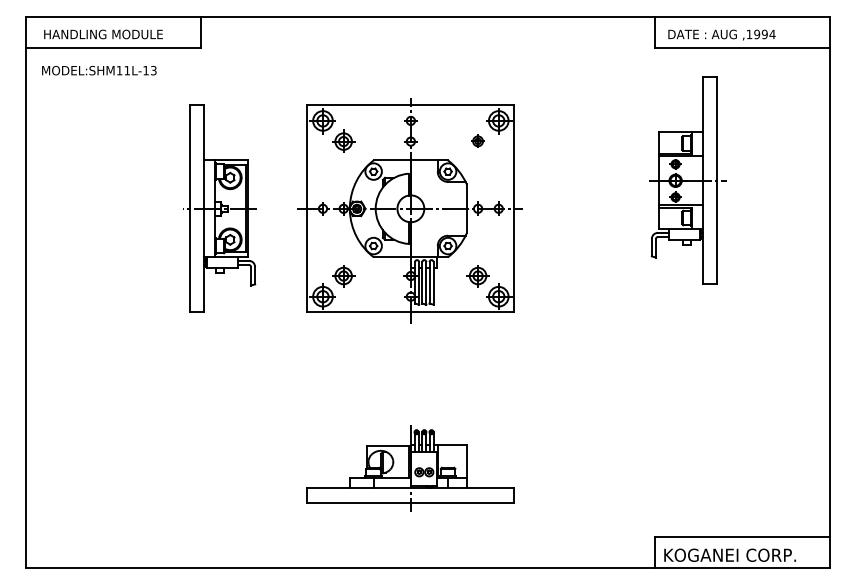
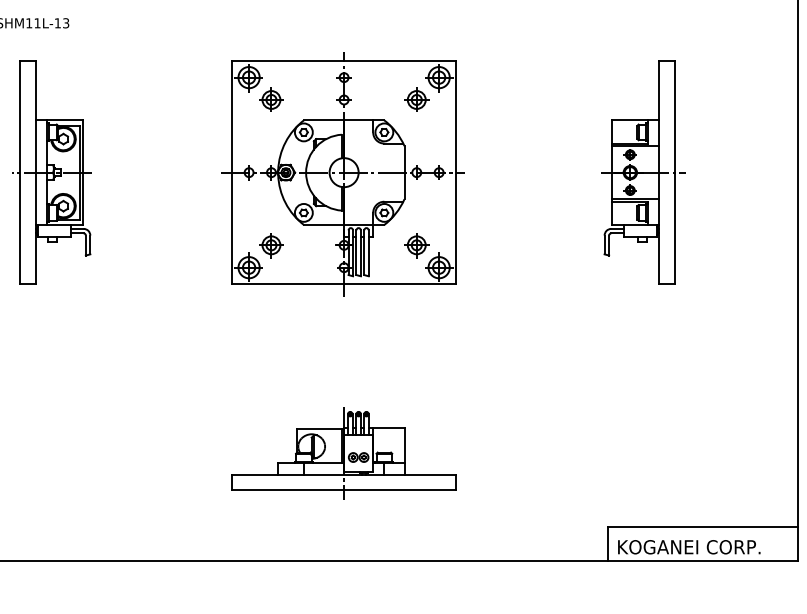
part: (477, 140) -> (416, 98), size x1.67
part: (687, 180) -> (643, 172), moved
part: (219, 208) -> (51, 172), moved

